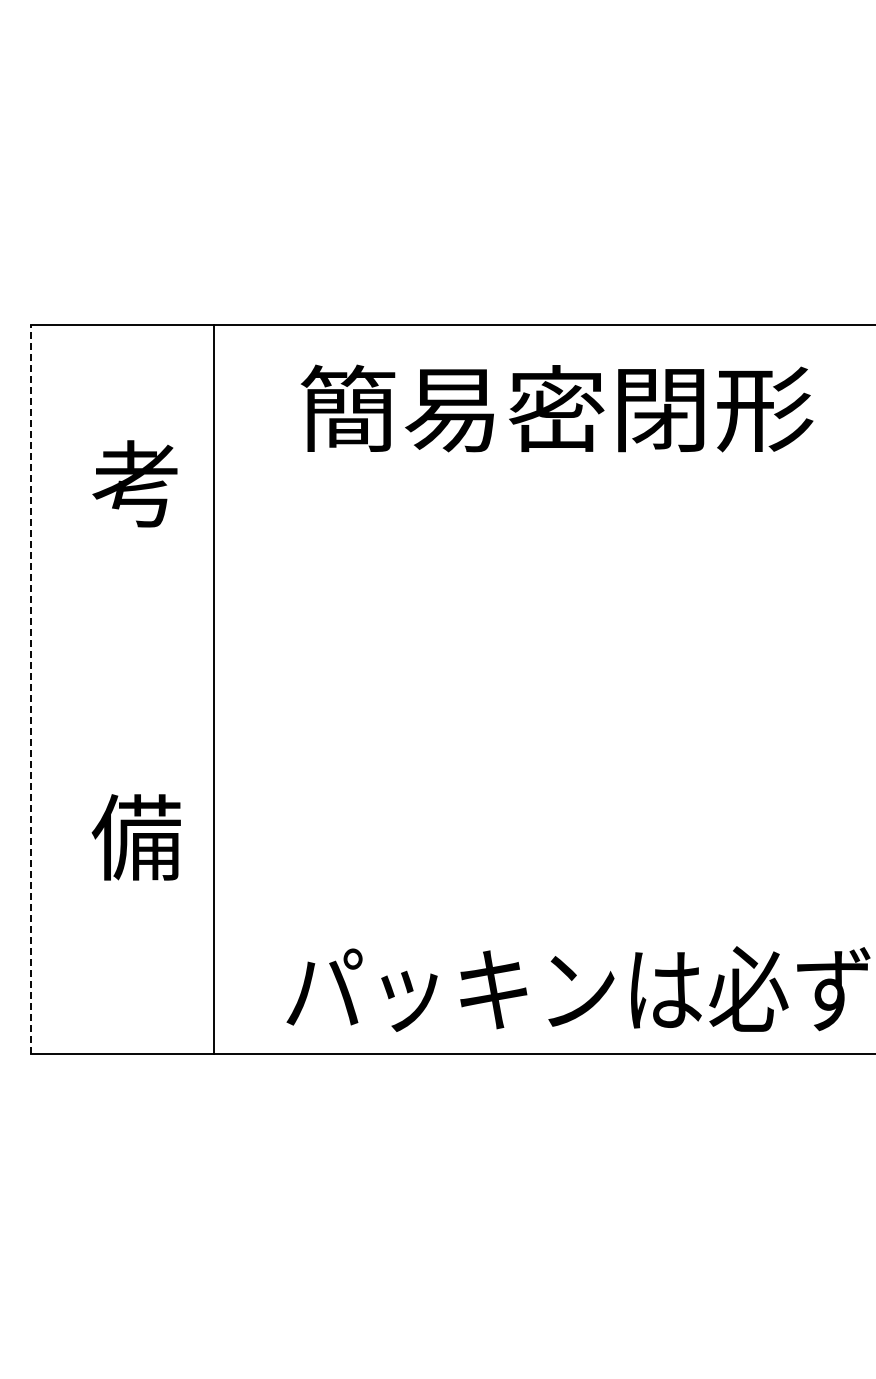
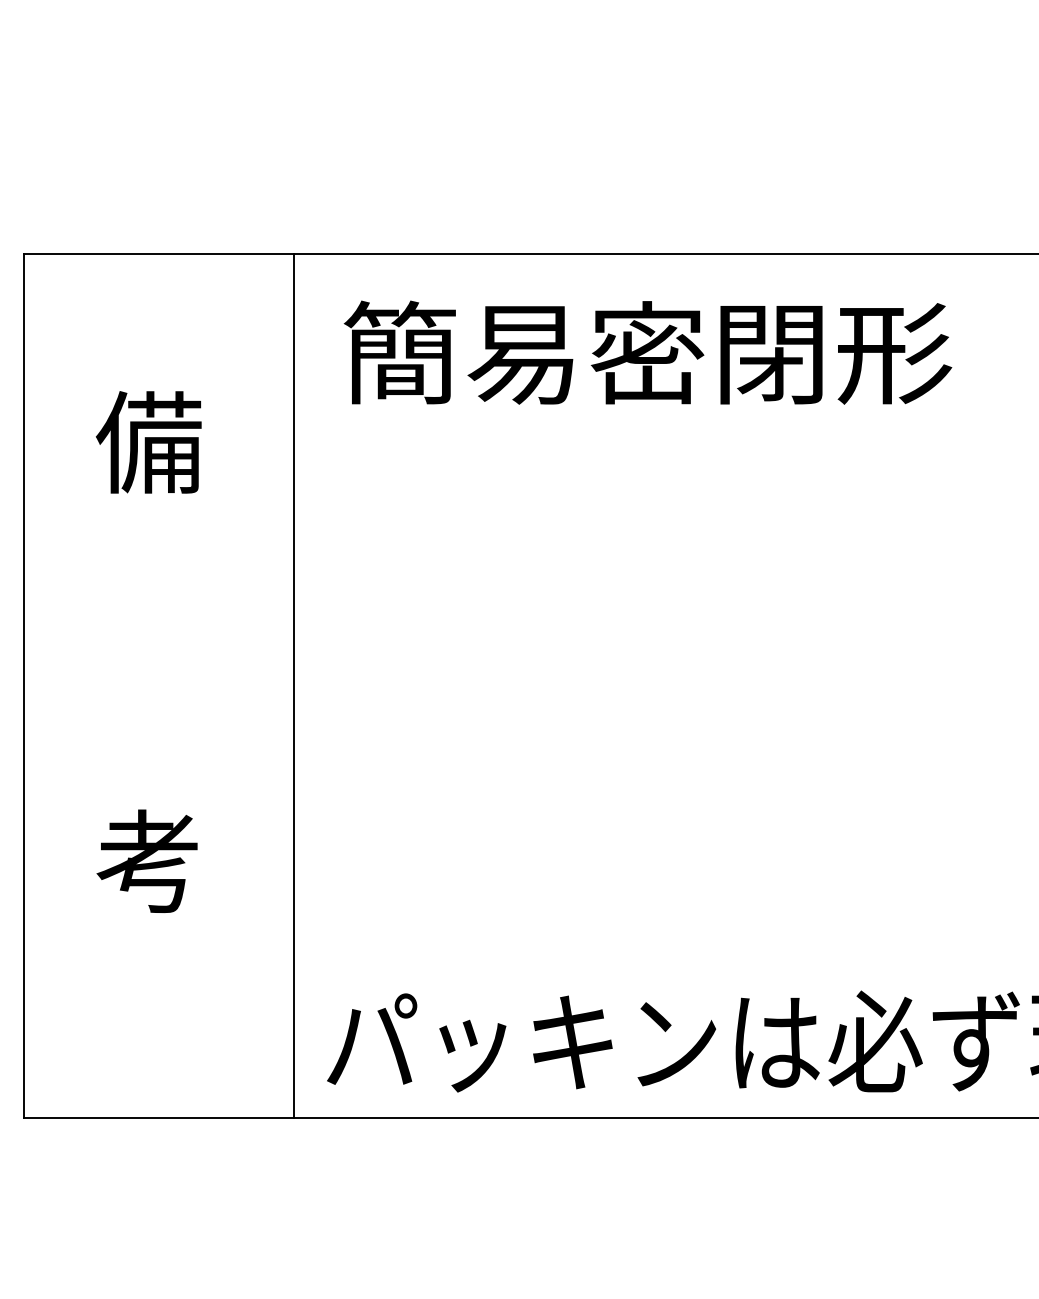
text: (135, 483) -> (147, 441), 考 -> 備
line: (30, 688) -> (23, 684), dashed -> solid
line: (214, 689) -> (293, 686), moved
text: (135, 836) -> (147, 860), 備 -> 考

